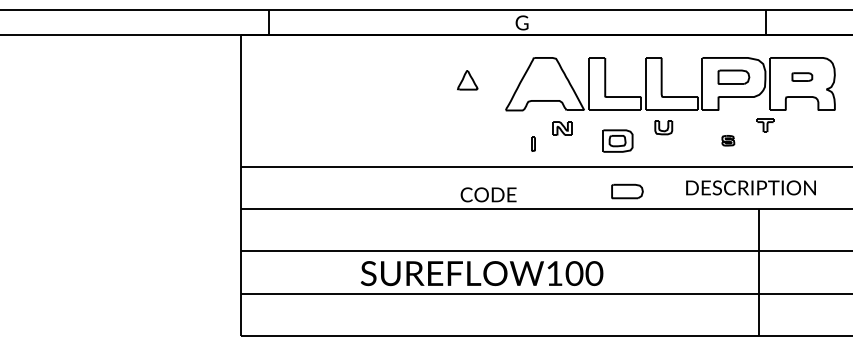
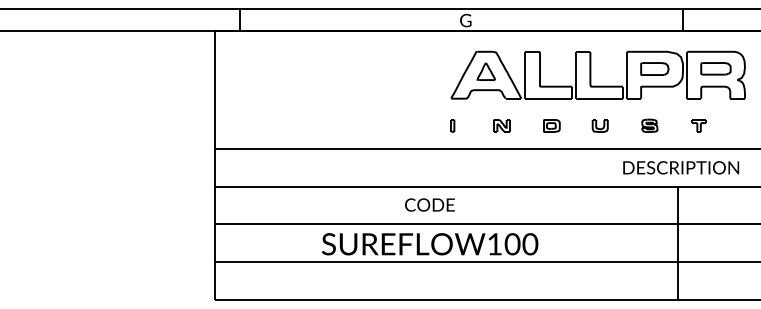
part: (801, 76) -> (715, 68), size x1.67
part: (466, 80) -> (485, 71), moved
part: (764, 124) -> (698, 125), moved
part: (662, 127) -> (599, 125), moved
part: (562, 128) -> (501, 125), moved
part: (618, 140) -> (551, 125), size x0.62
part: (727, 140) -> (649, 125), size x1.43
part: (532, 143) -> (452, 125), moved
text: (751, 187) -> (681, 167), moved
part: (627, 190) -> (559, 170), removed
text: (488, 194) -> (429, 204), moved

